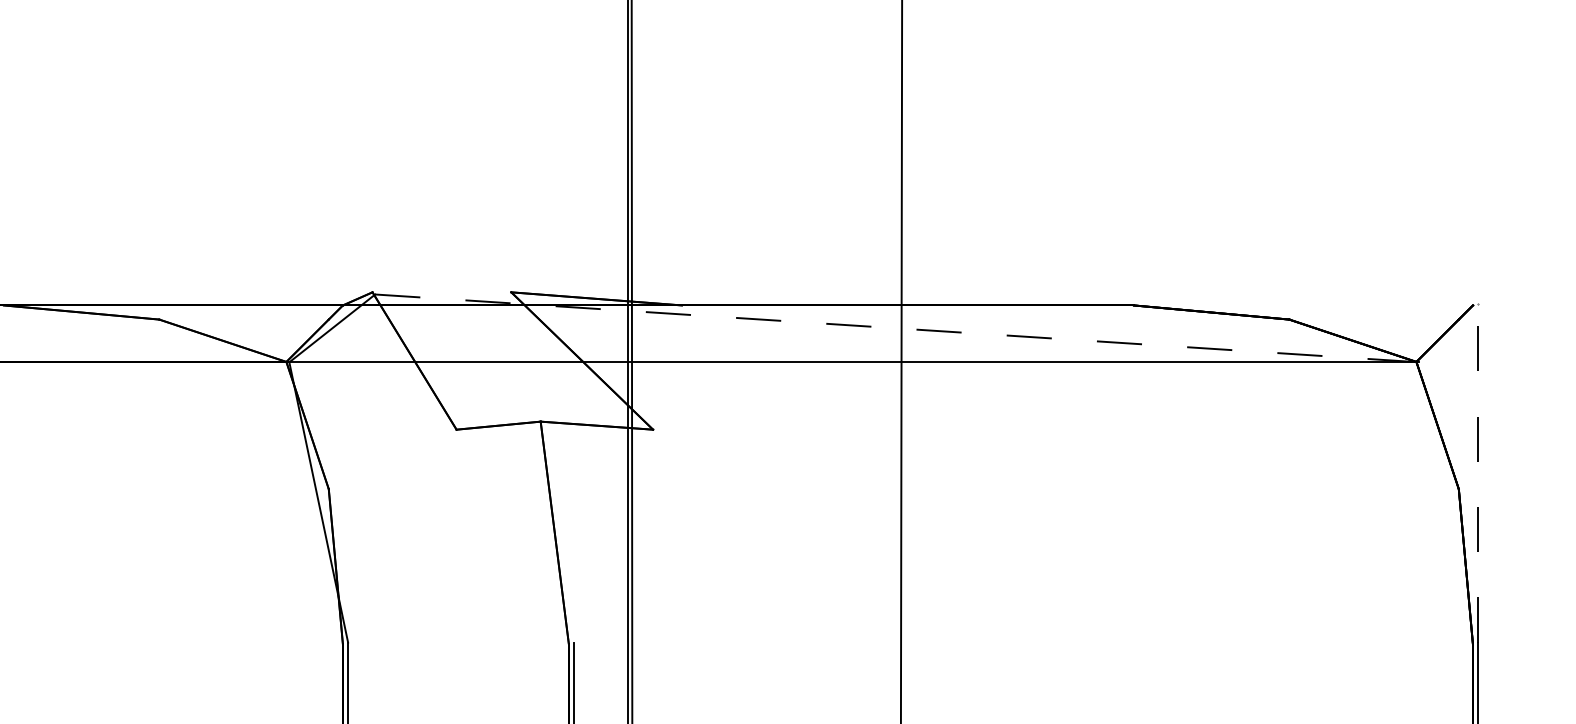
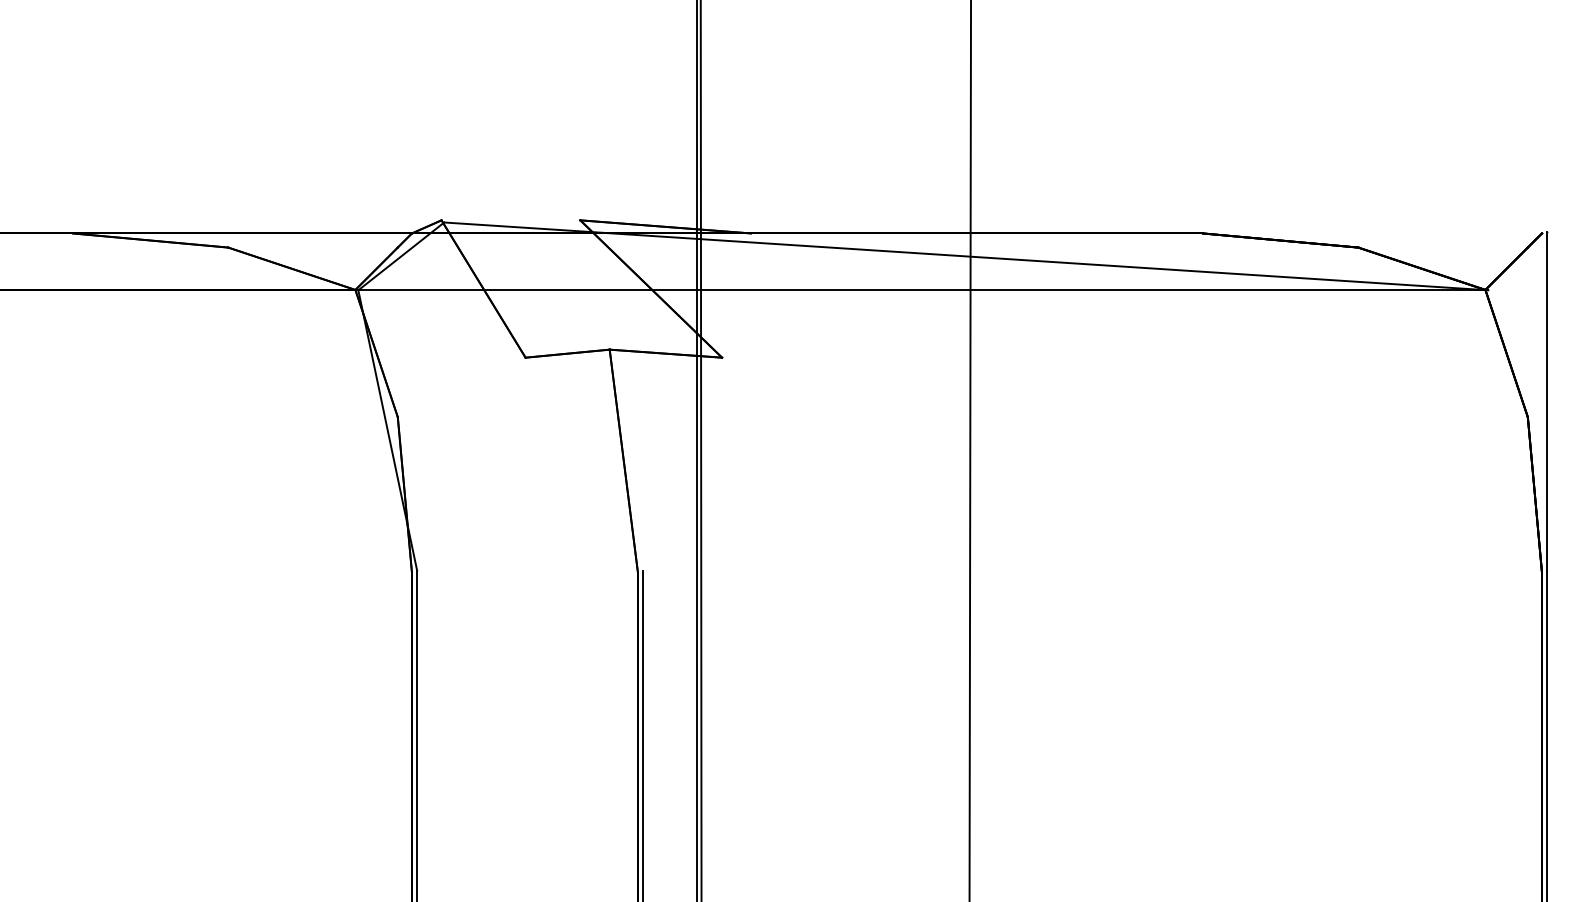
line: (897, 328) -> (966, 256), dashed -> solid
line: (1478, 473) -> (1547, 401), dashed -> solid

